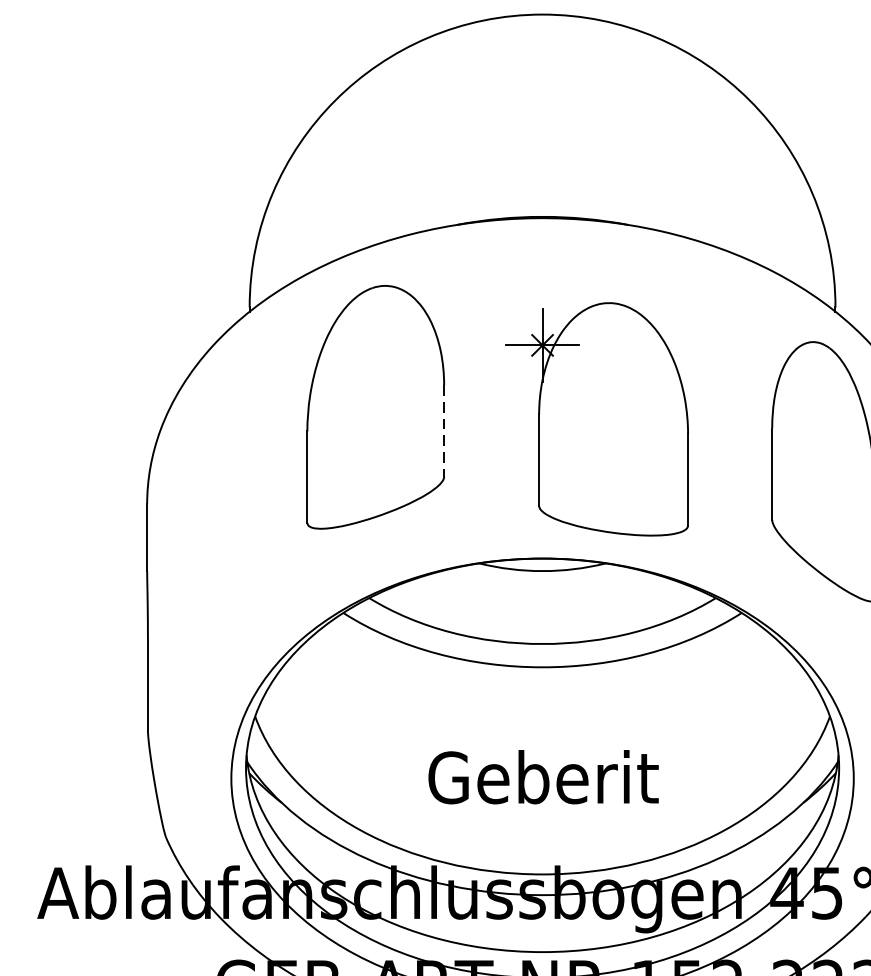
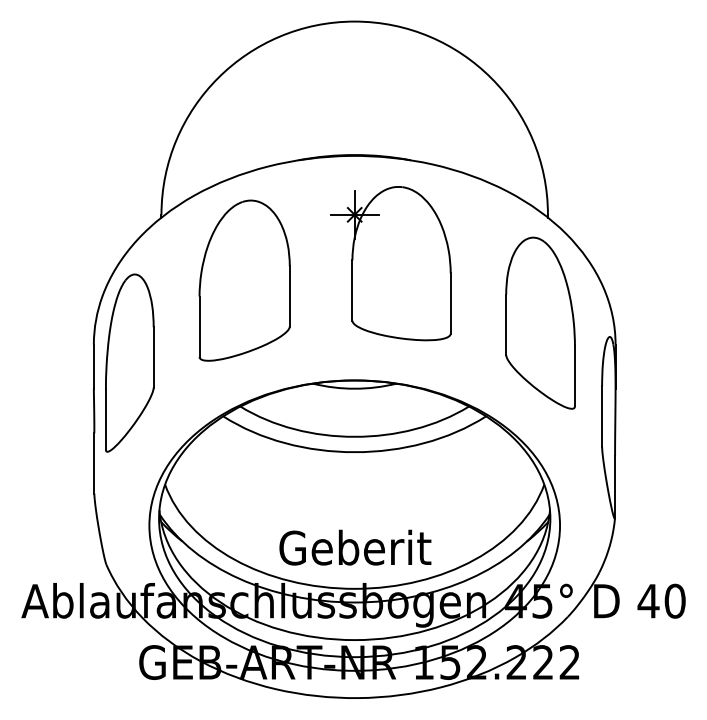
part: (596, 419) -> (390, 263), moved
line: (443, 431) -> (289, 296), dashed -> solid
part: (201, 531) -> (129, 362), added
text: (543, 776) -> (355, 547), moved

